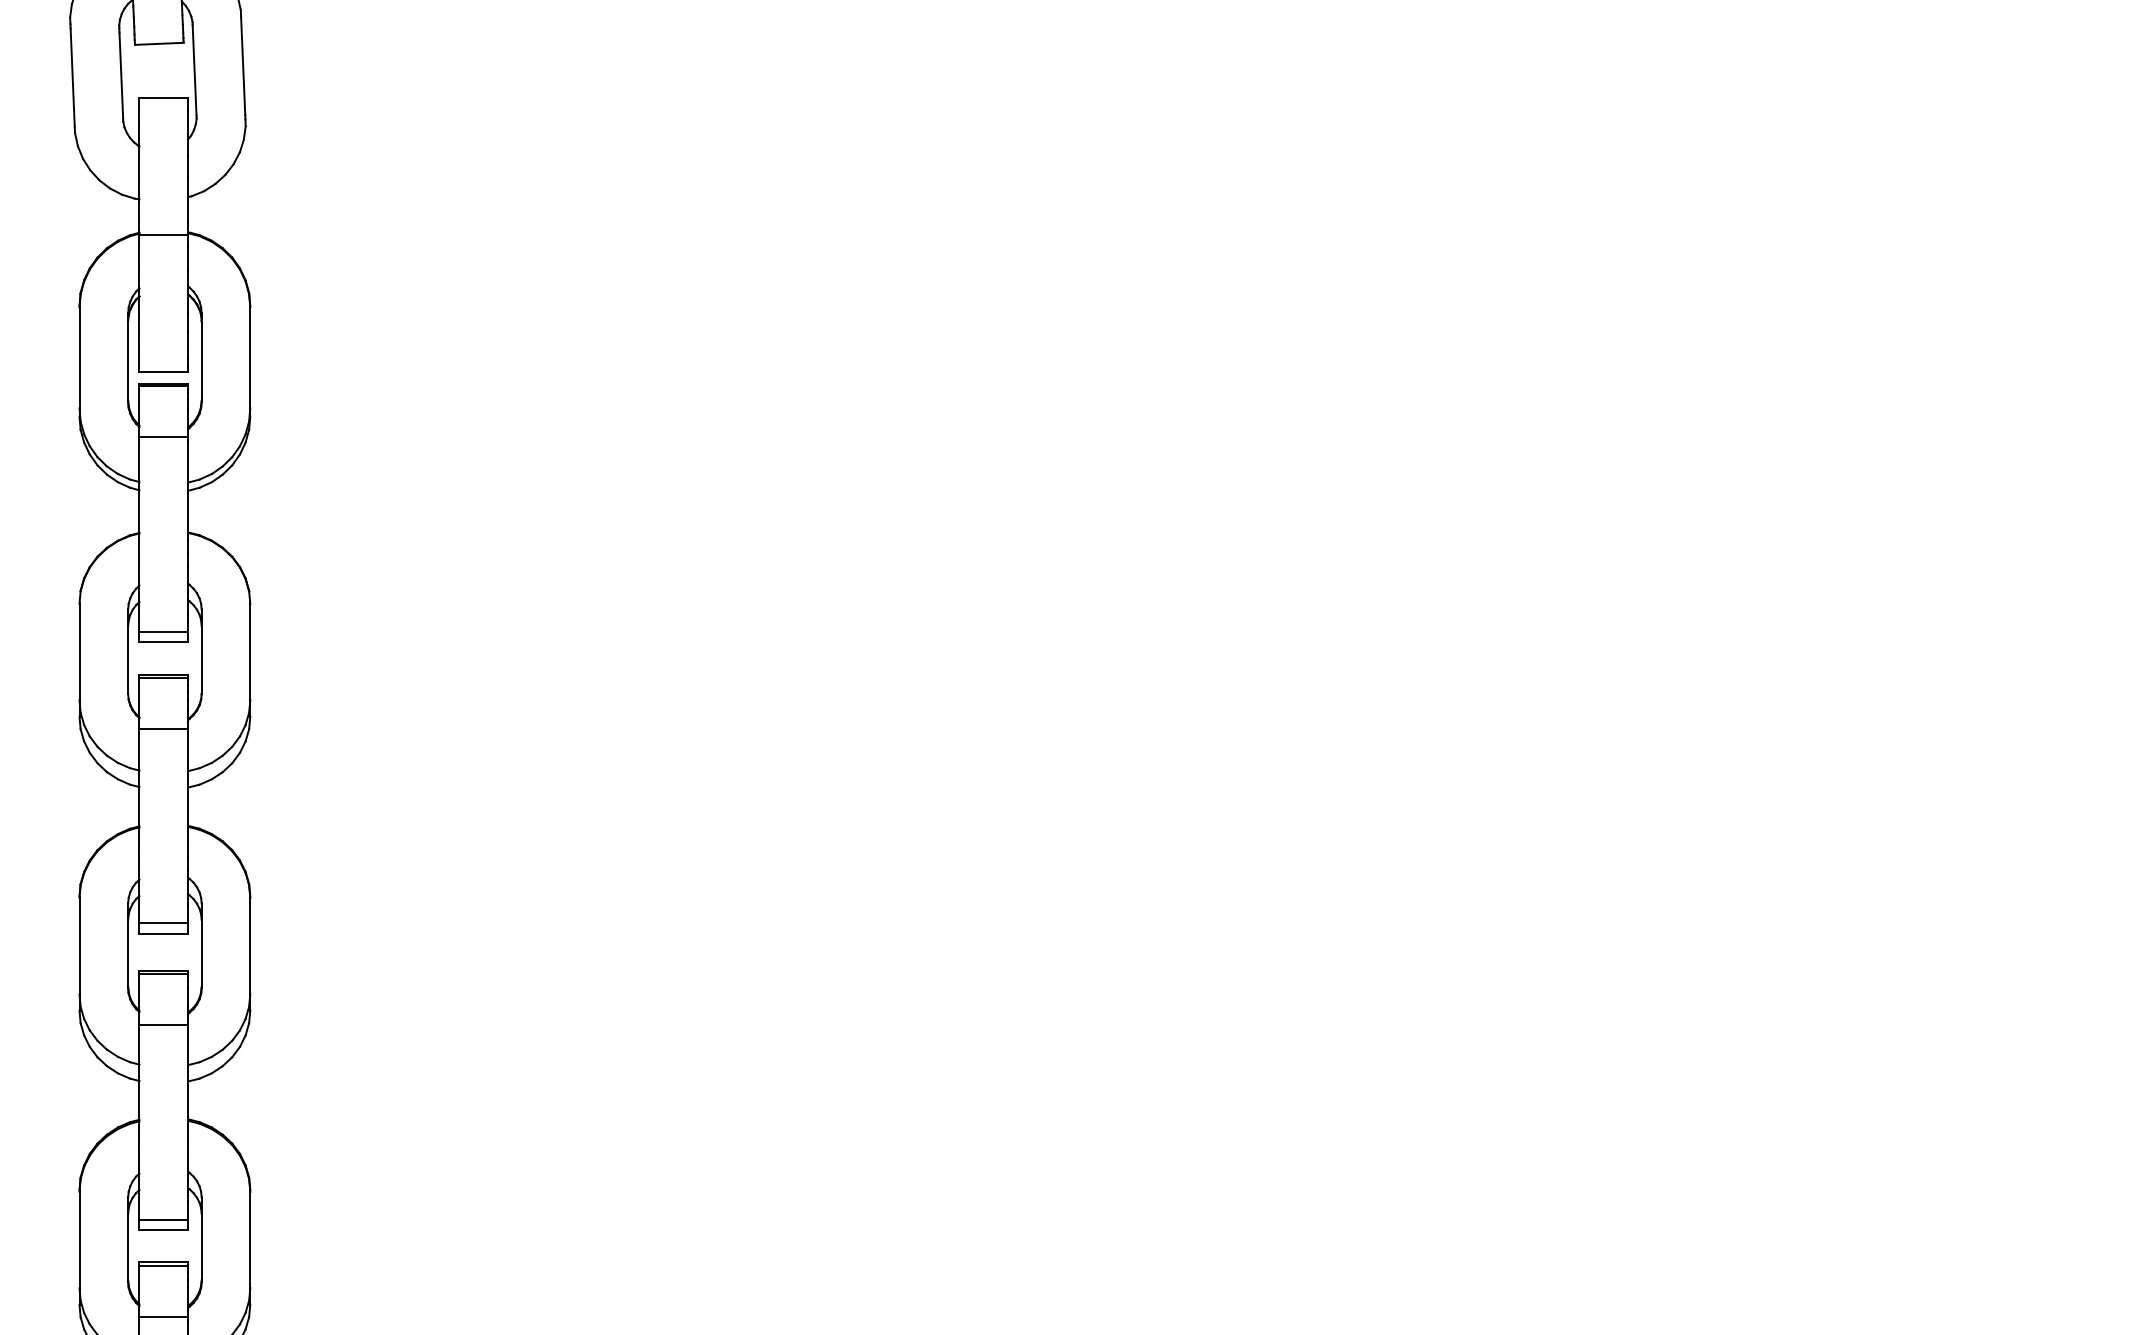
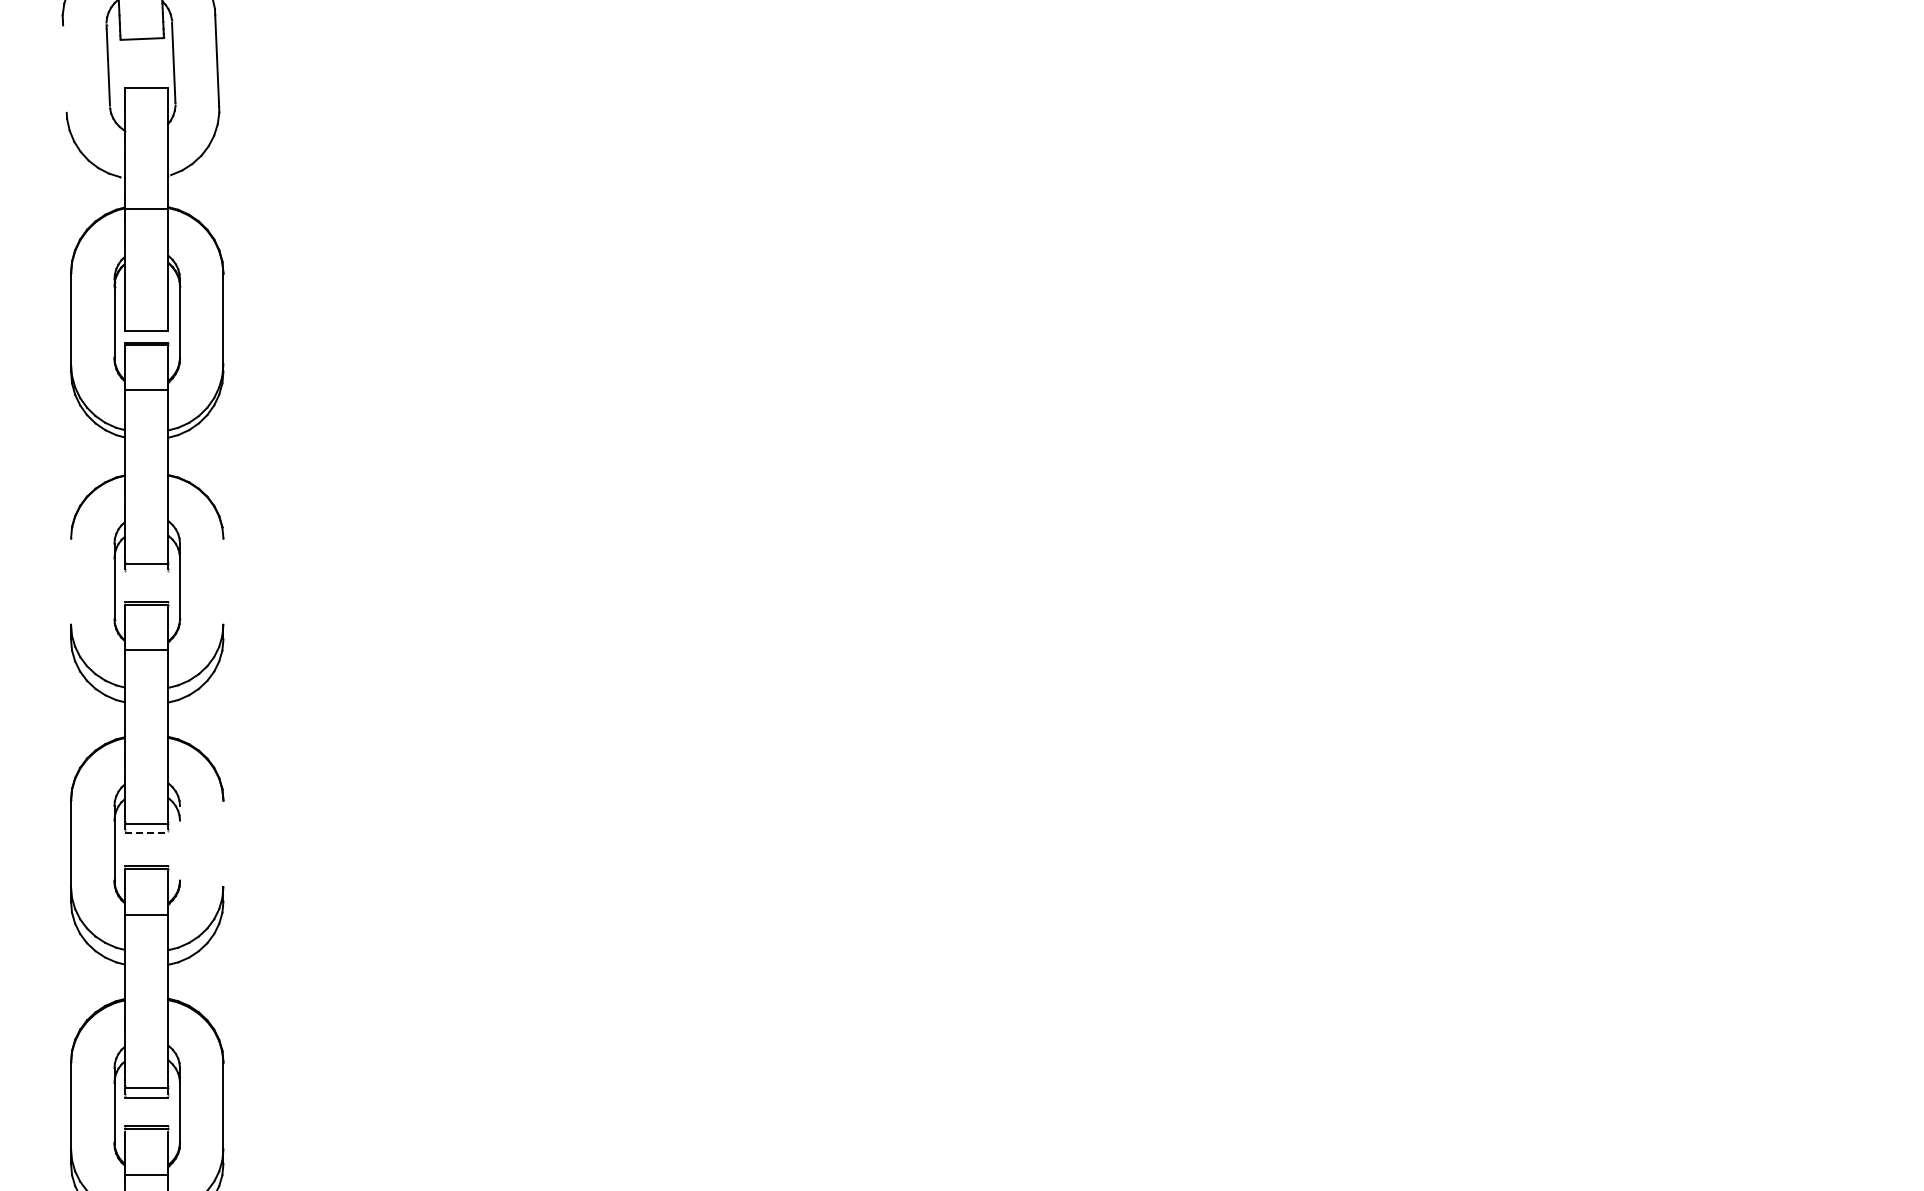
line: (72, 76) -> (64, 68), removed
line: (162, 641) -> (145, 572), removed
line: (80, 651) -> (71, 581), removed
line: (250, 651) -> (223, 581), removed
line: (164, 934) -> (146, 833), solid -> dashed
line: (202, 945) -> (180, 843), removed
line: (250, 945) -> (223, 843), removed

